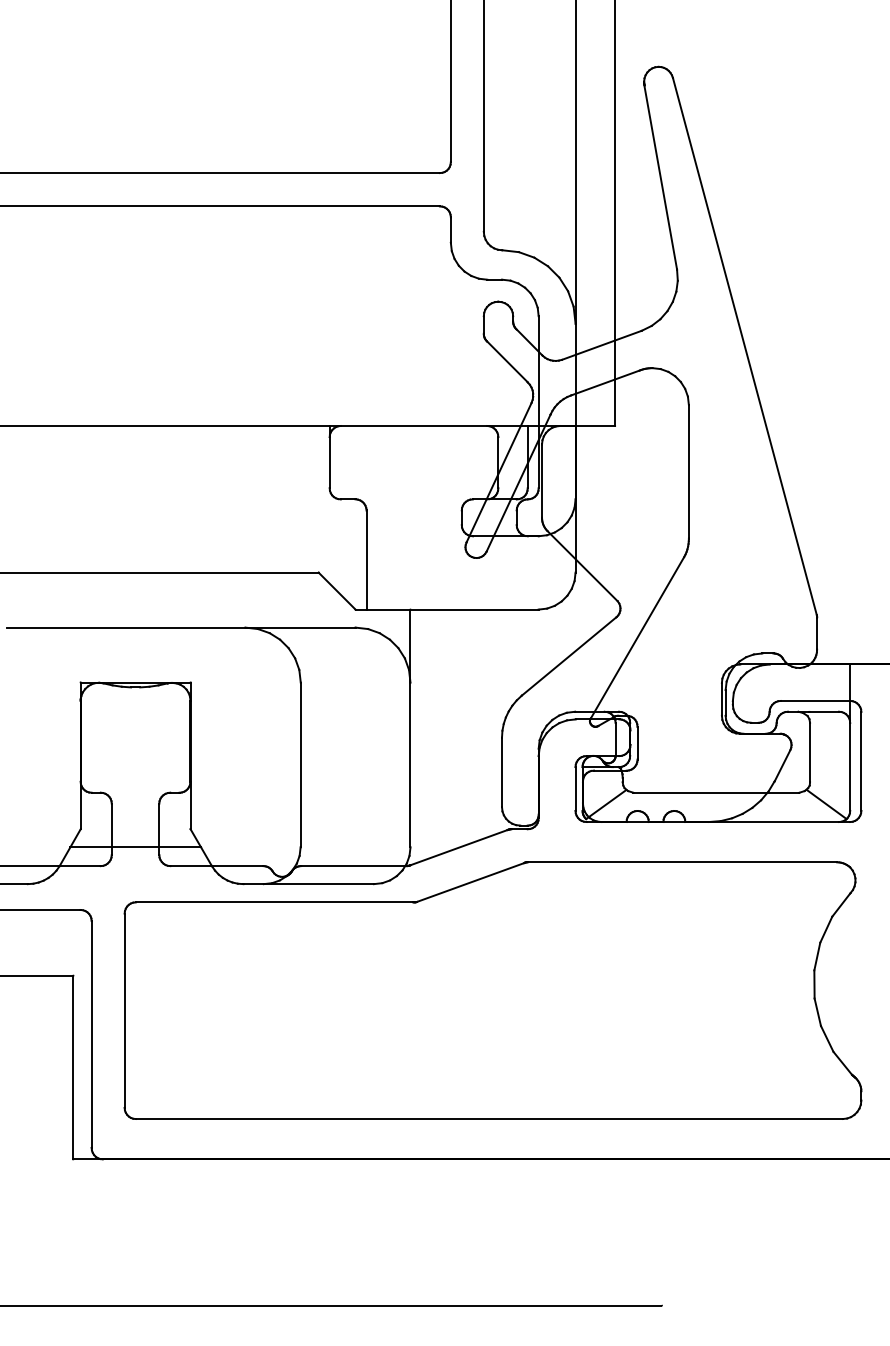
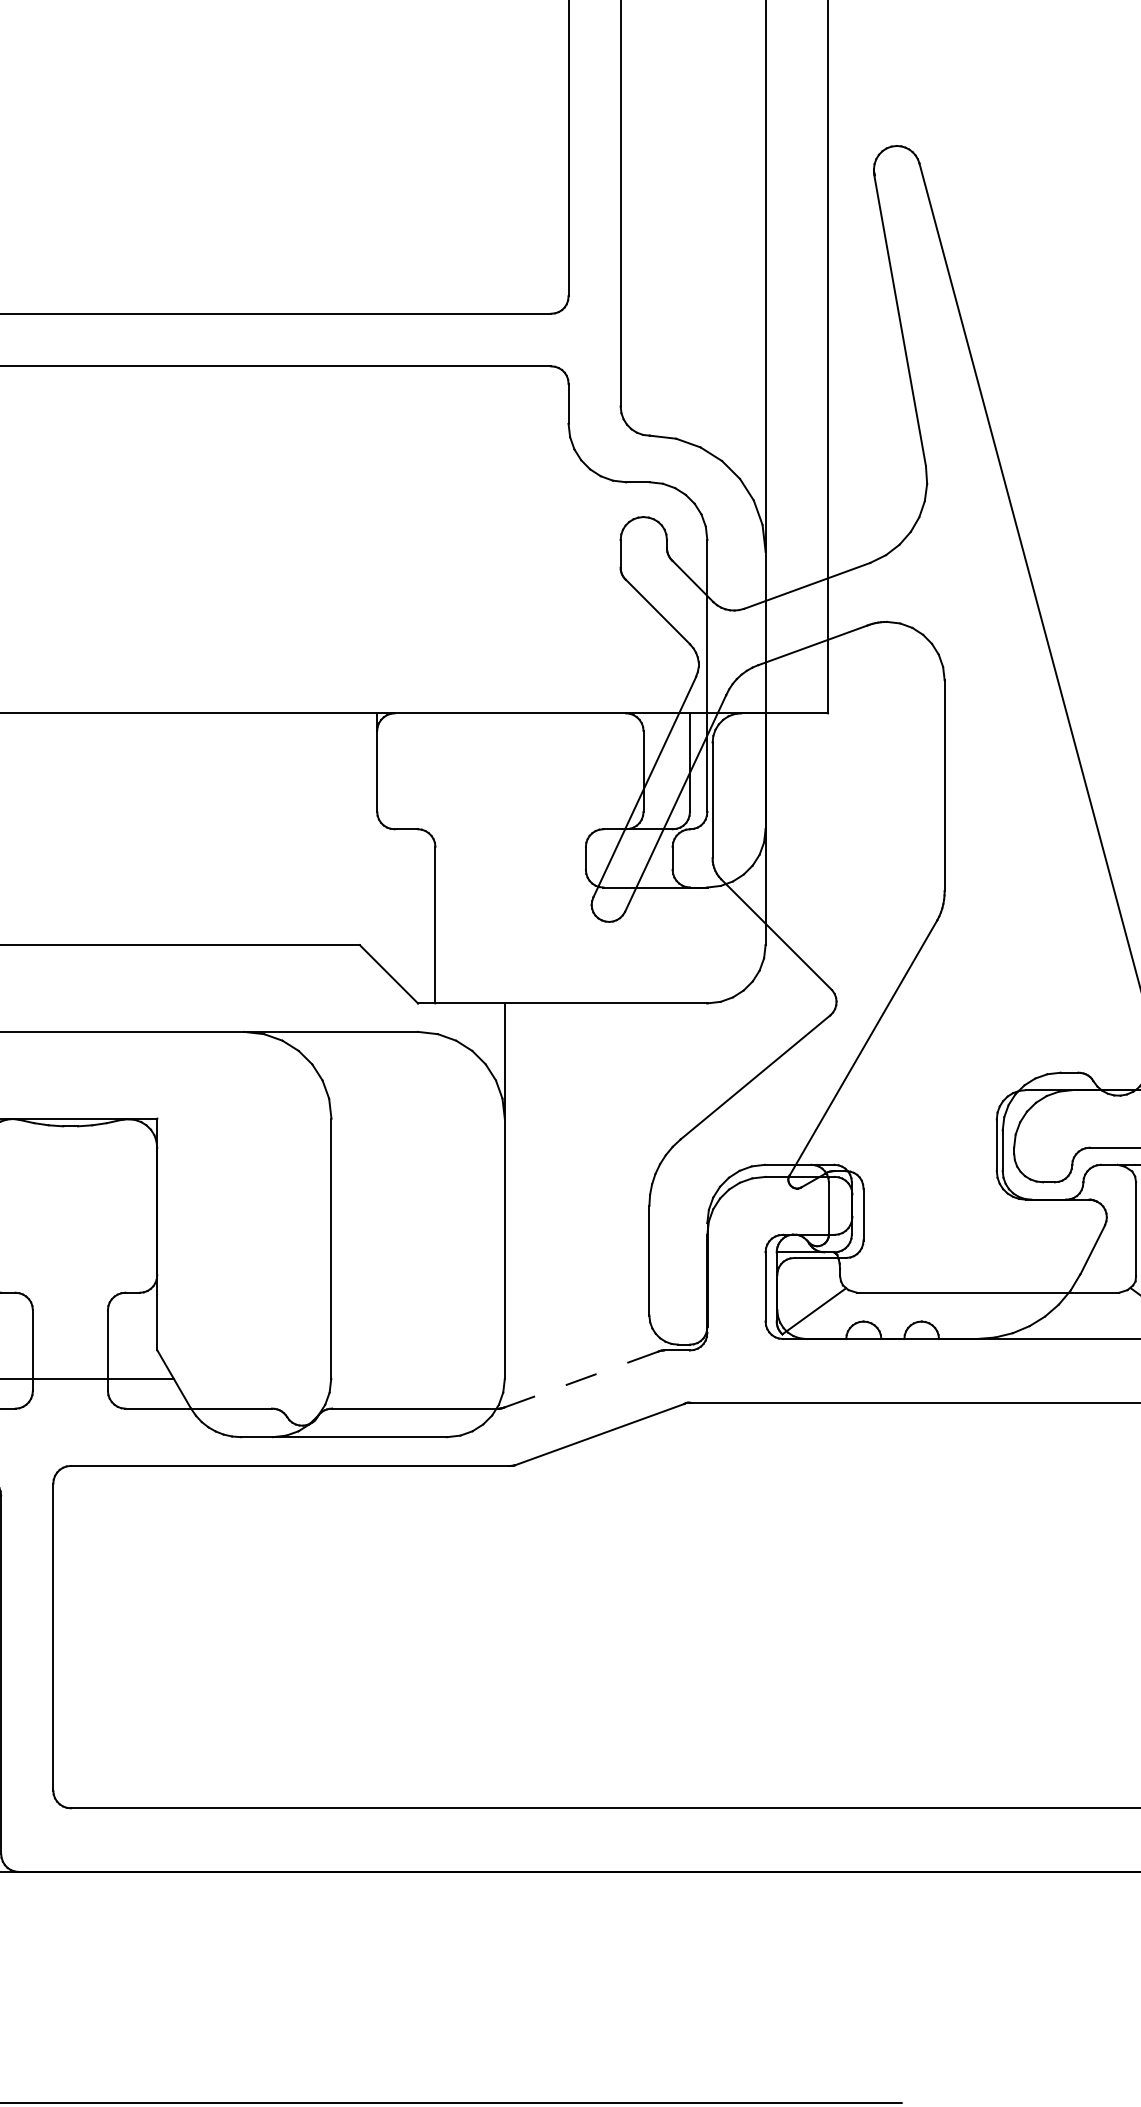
line: (459, 847) -> (582, 1379), solid -> dashed

